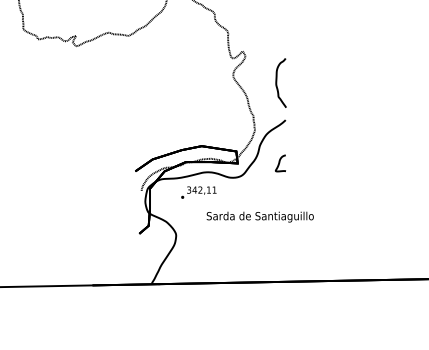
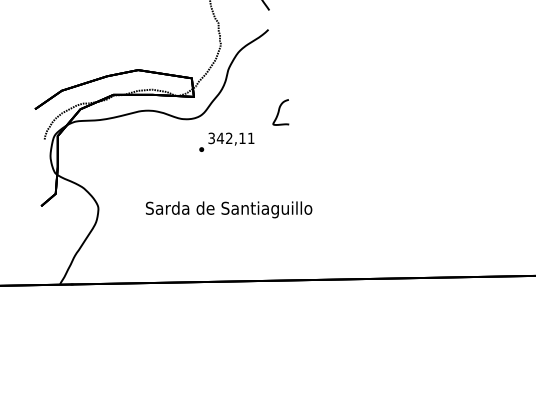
curve: (280, 162) -> (280, 111), moved
text: (198, 192) -> (226, 142), moved
text: (259, 216) -> (227, 208), moved

